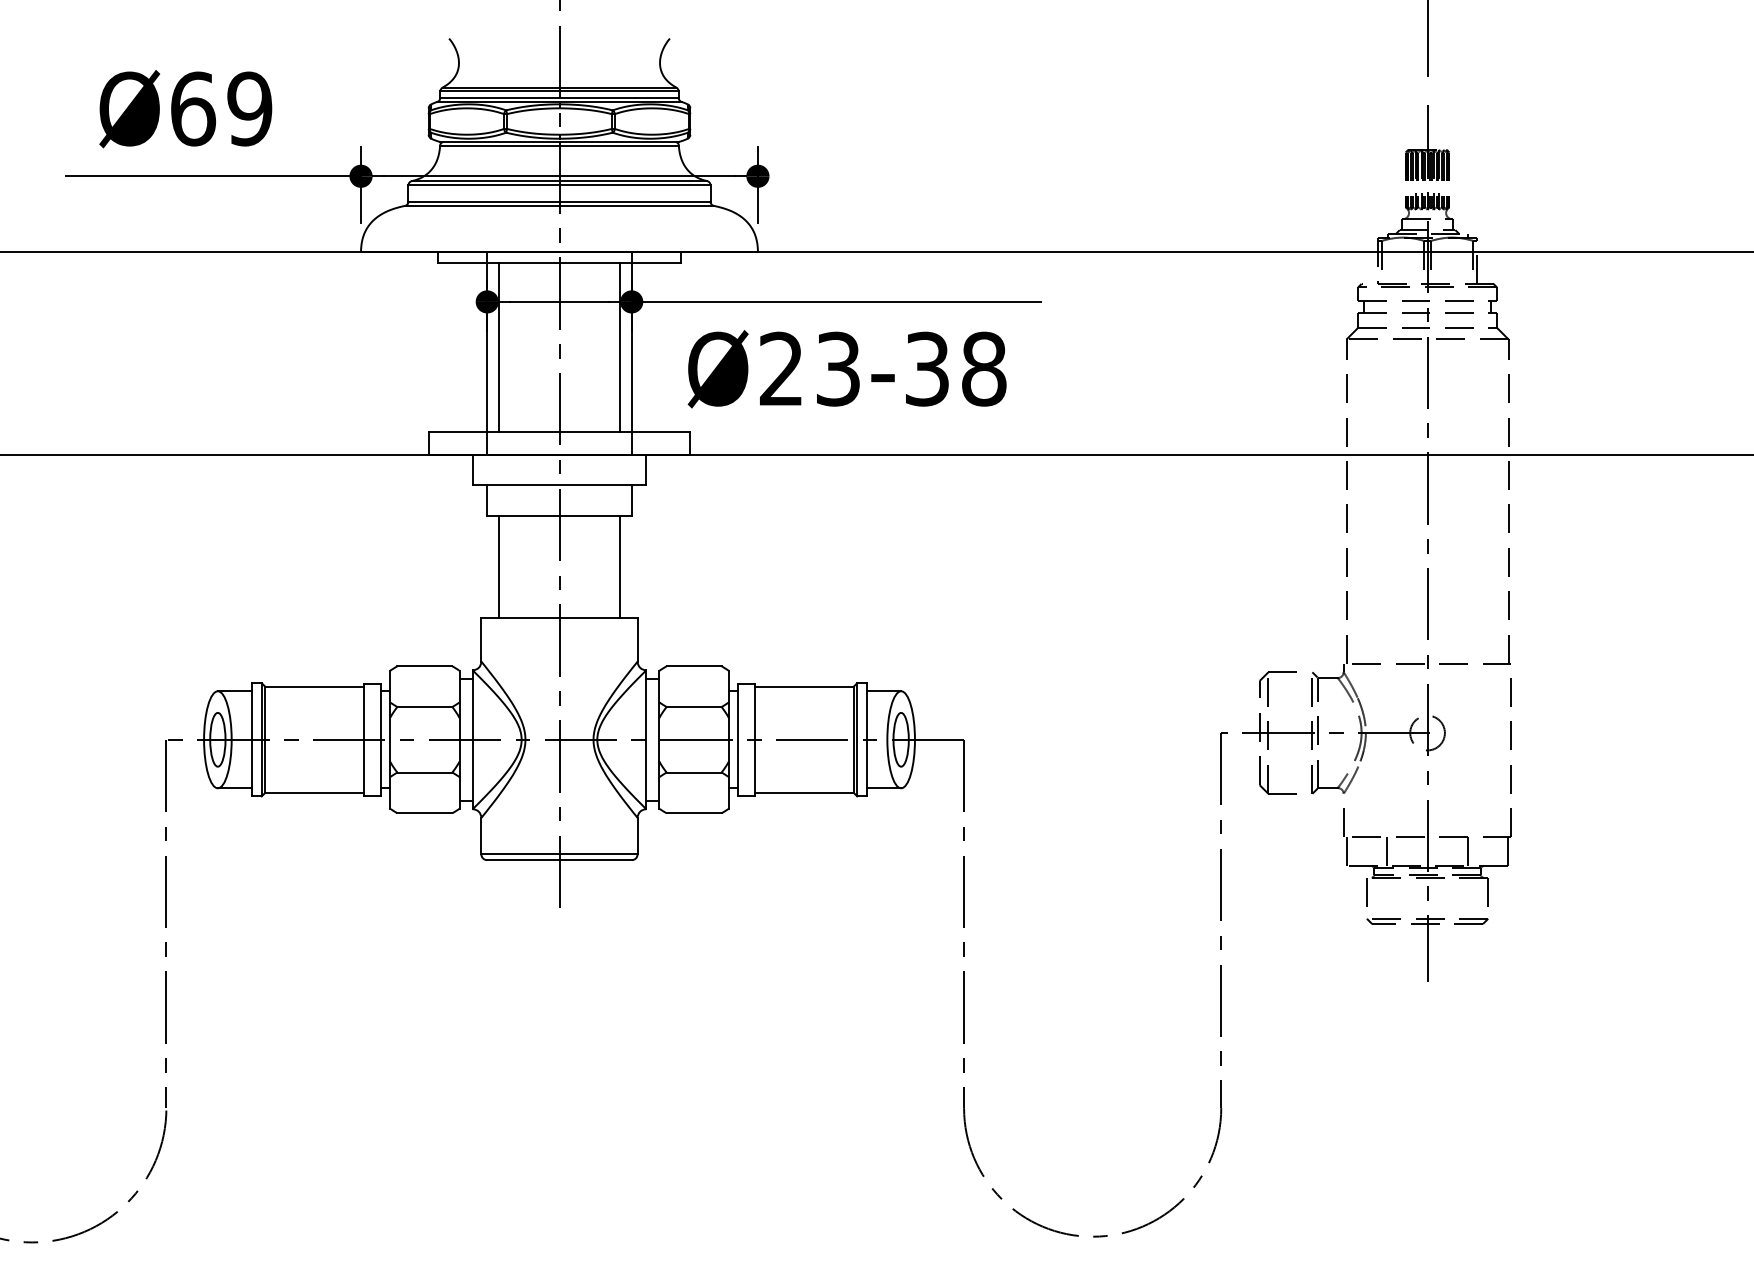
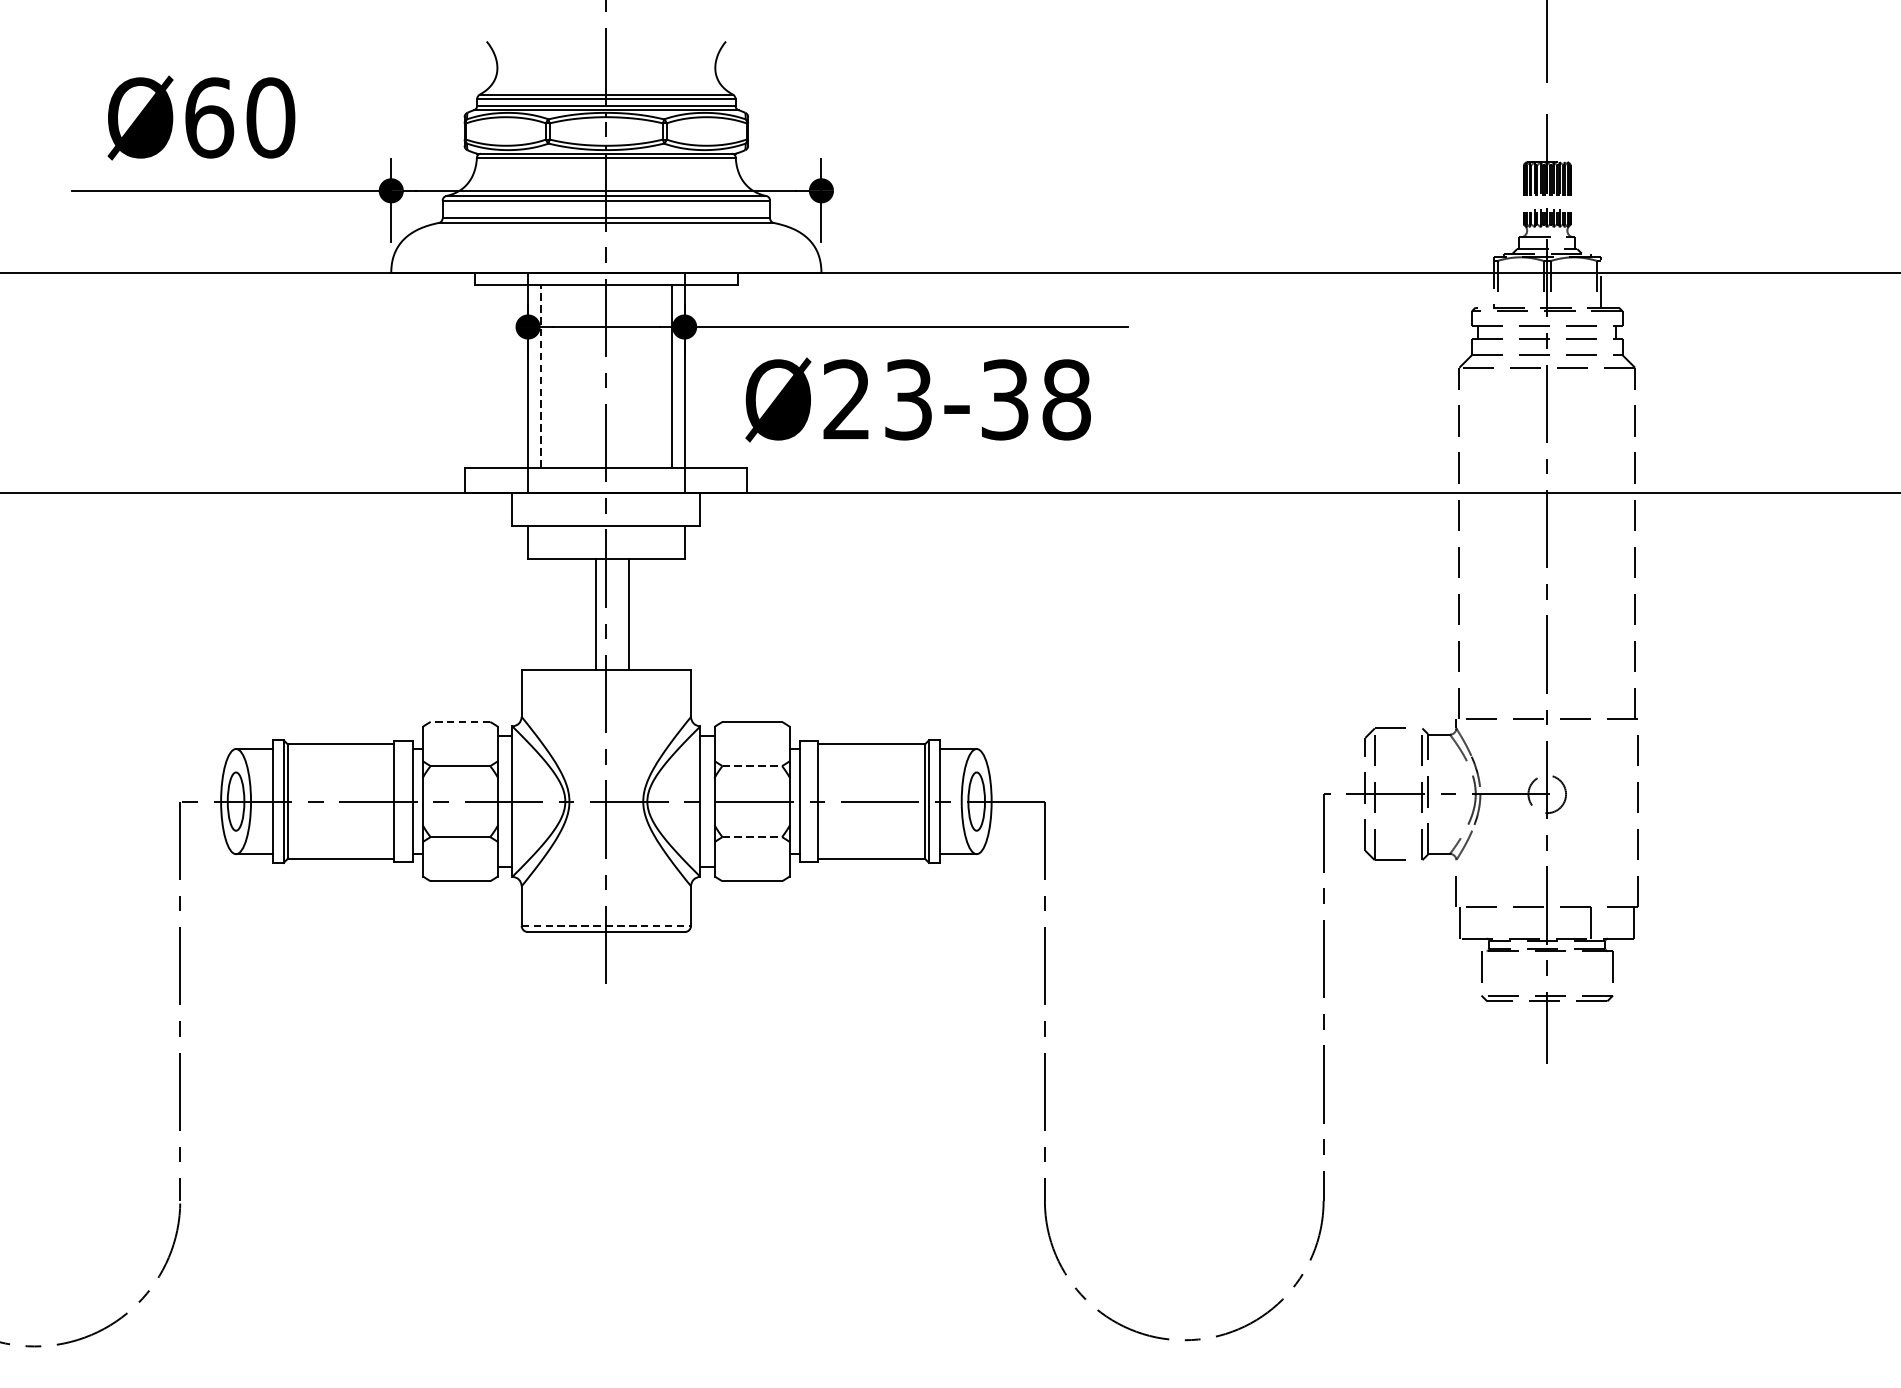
text: (249, 108) -> (270, 117), Ø69 -> Ø60
line: (498, 346) -> (540, 375), solid -> dashed
line: (498, 567) -> (595, 614), moved
line: (620, 567) -> (629, 614), moved
line: (424, 666) -> (460, 722), solid -> dashed
line: (694, 706) -> (752, 765), solid -> dashed
line: (694, 772) -> (752, 837), solid -> dashed
line: (1387, 851) -> (1503, 922), removed
line: (559, 854) -> (606, 925), solid -> dashed

